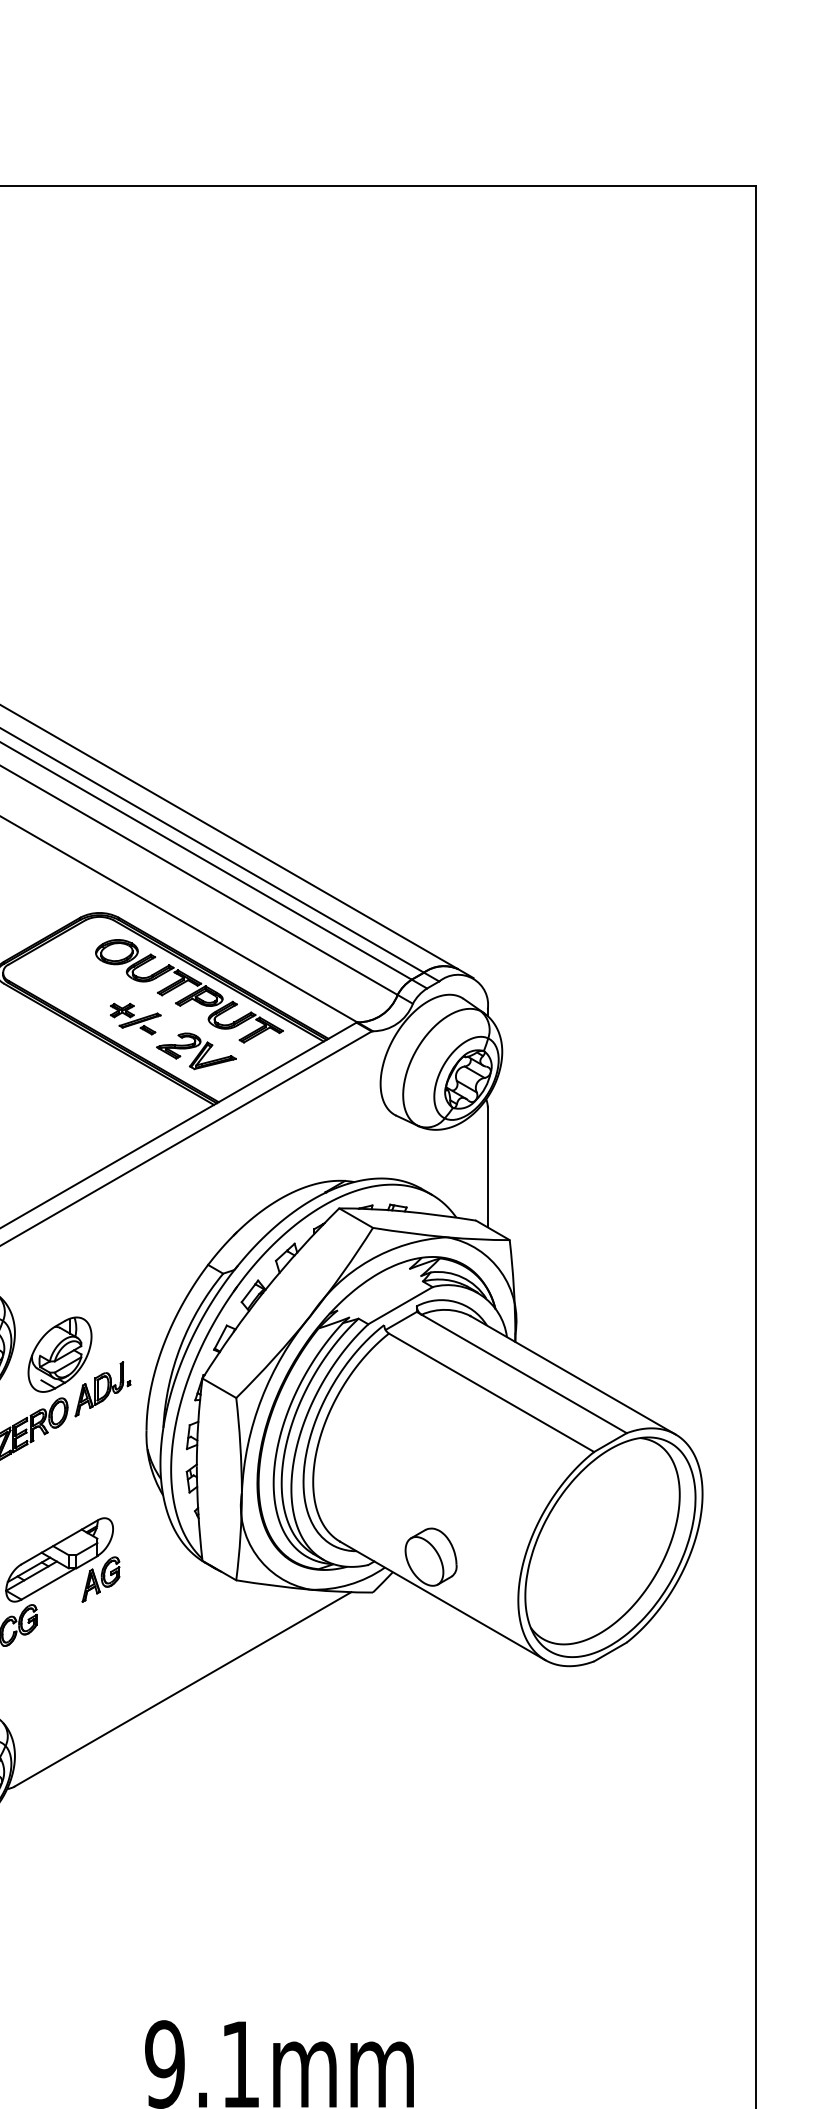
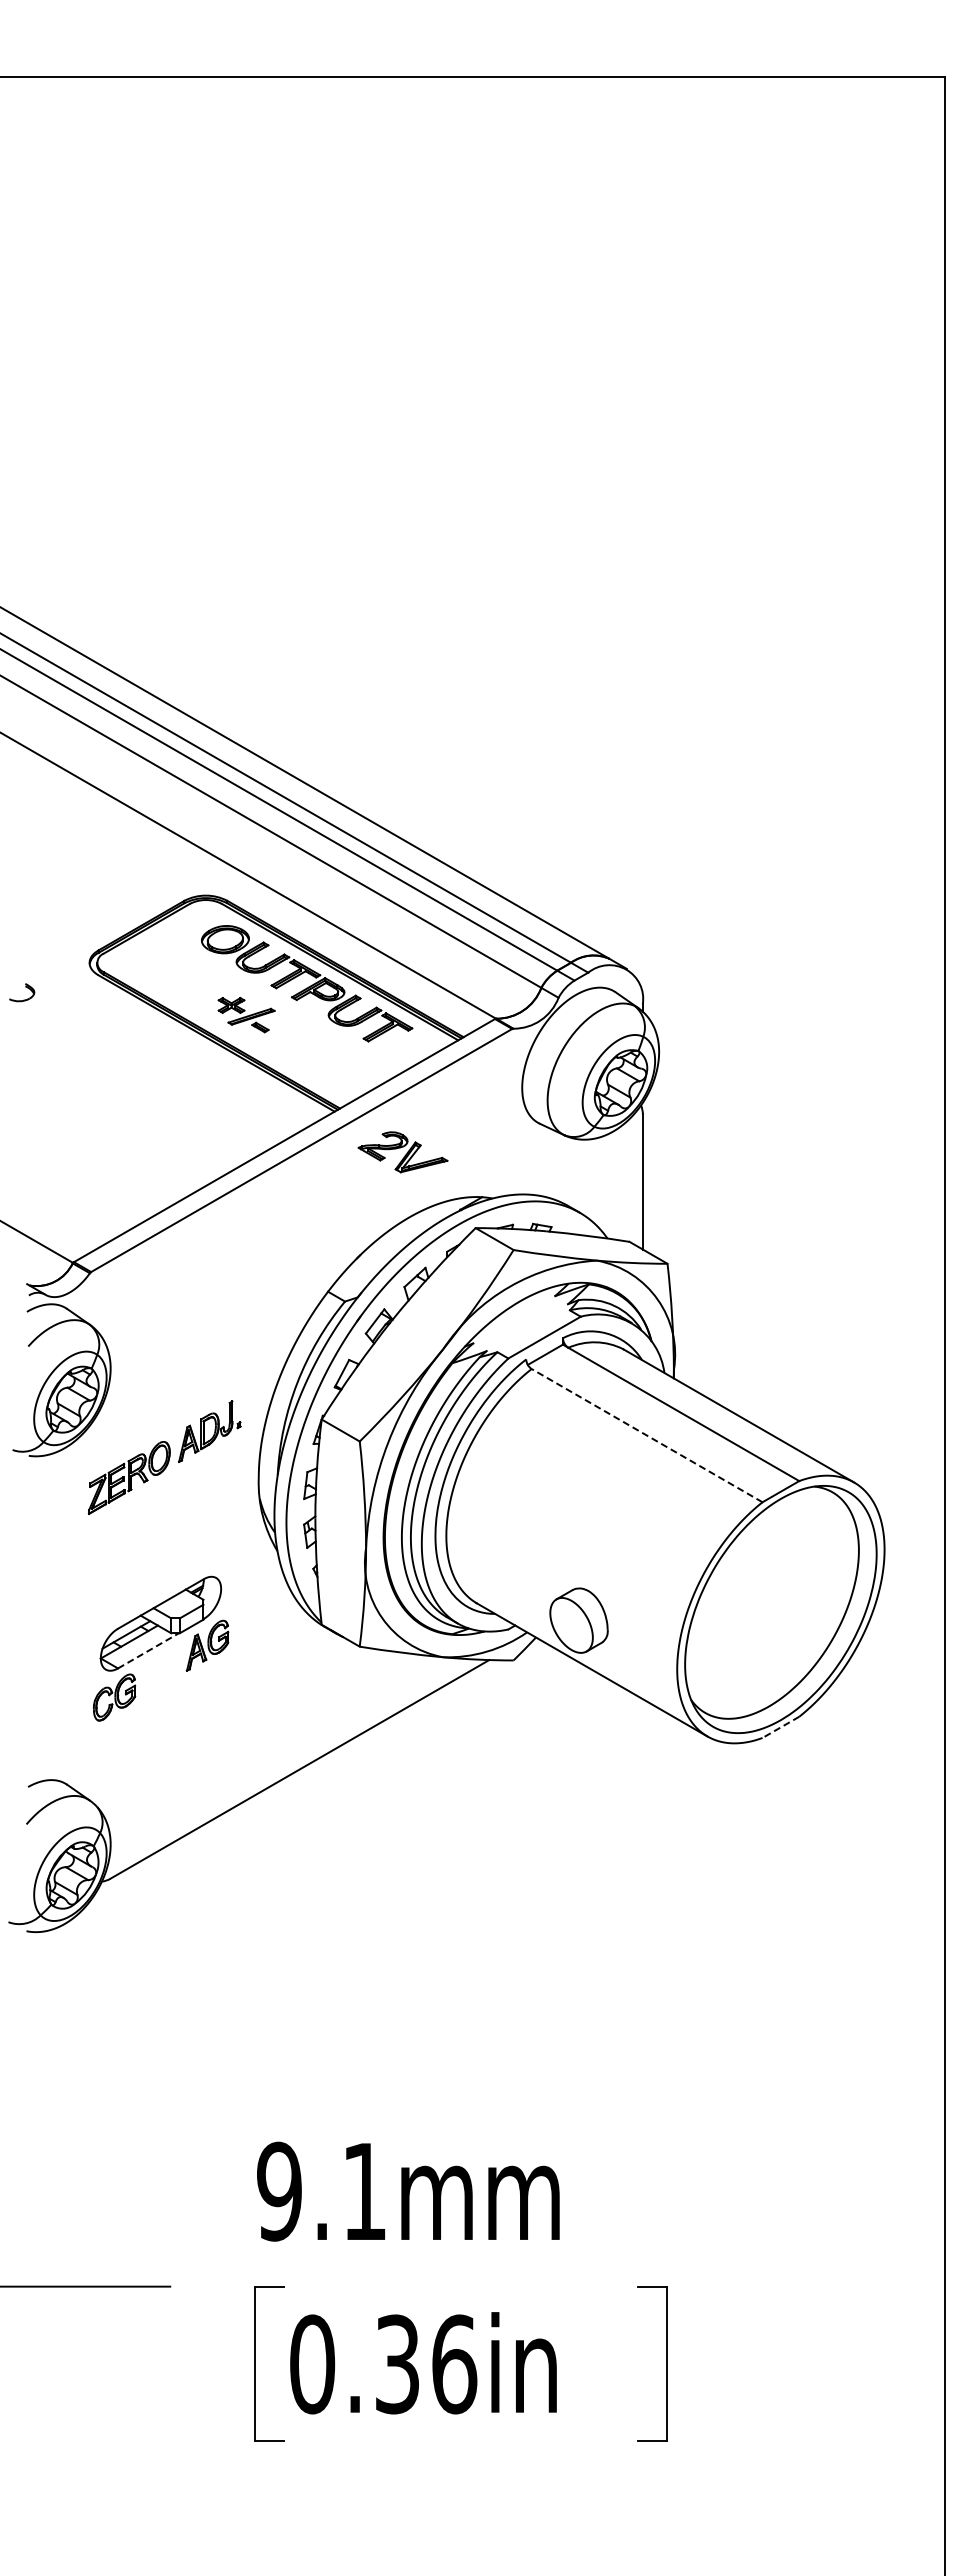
part: (196, 1051) -> (402, 1152), moved
part: (60, 1354) -> (161, 1392), removed
line: (491, 1392) -> (646, 1435), solid -> dashed
line: (48, 1583) -> (148, 1650), solid -> dashed
line: (610, 1652) -> (780, 1727), solid -> dashed

